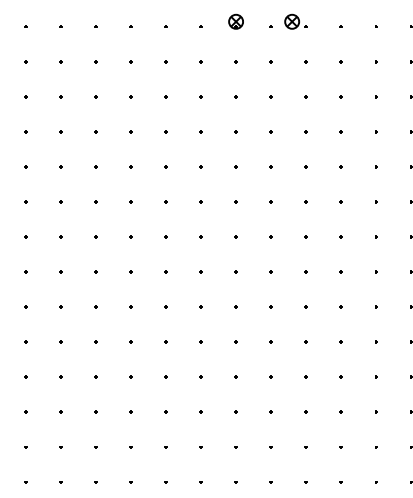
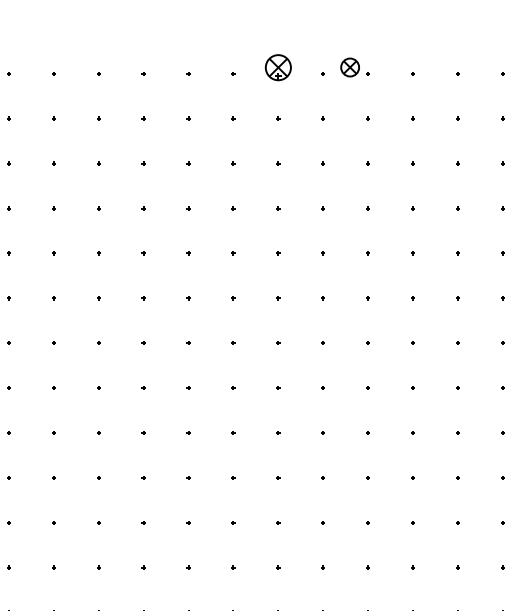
part: (235, 21) -> (277, 67), size x1.4

